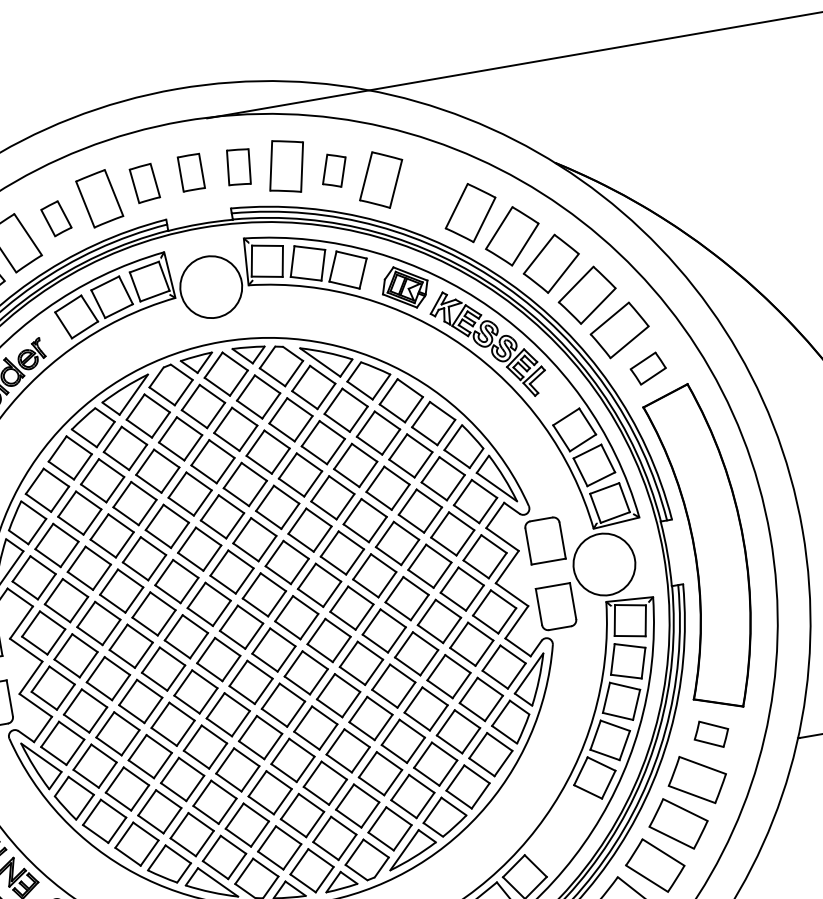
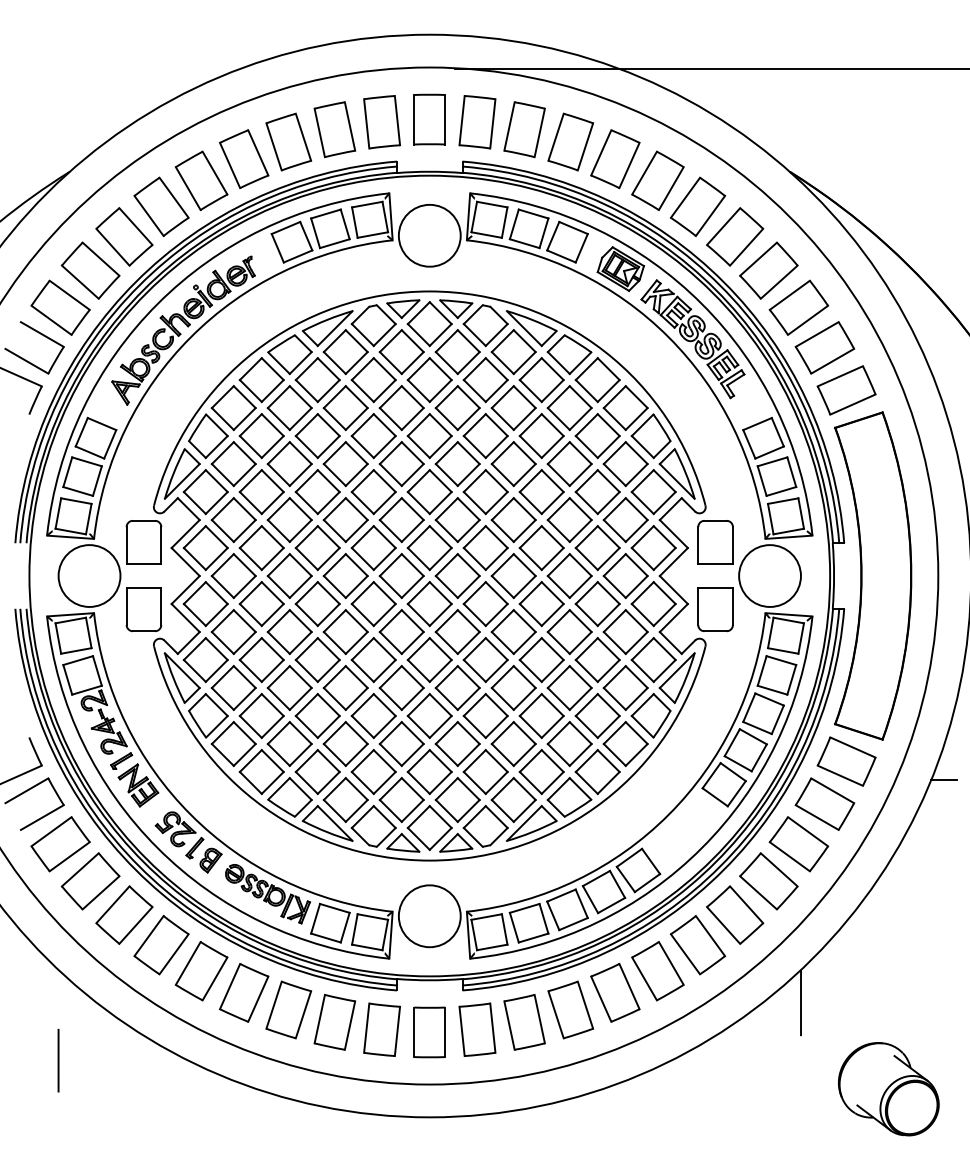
part: (238, 167) -> (477, 122), size x1.43
part: (333, 170) -> (570, 141), size x1.67
part: (191, 172) -> (429, 119), size x1.43
part: (144, 183) -> (381, 122), size x1.43
part: (426, 193) -> (657, 180), added
part: (55, 218) -> (288, 141), size x1.67
part: (648, 368) -> (846, 390), size x1.67
part: (711, 734) -> (846, 761), size x1.67

